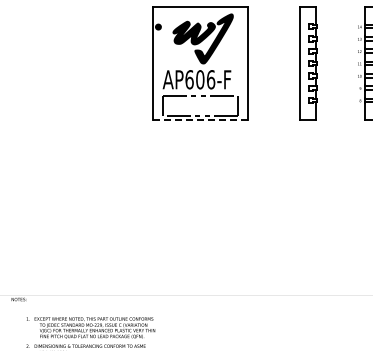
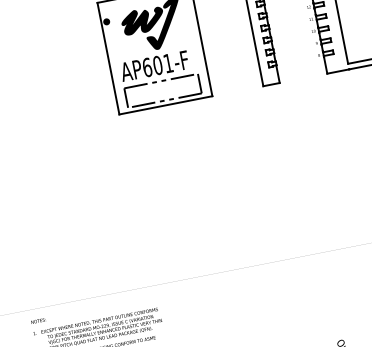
text: (211, 79) -> (168, 63), AP606-F -> AP601-F
line: (200, 120) -> (165, 105), dashed -> solid
text: (18, 299) -> (38, 321), moved

